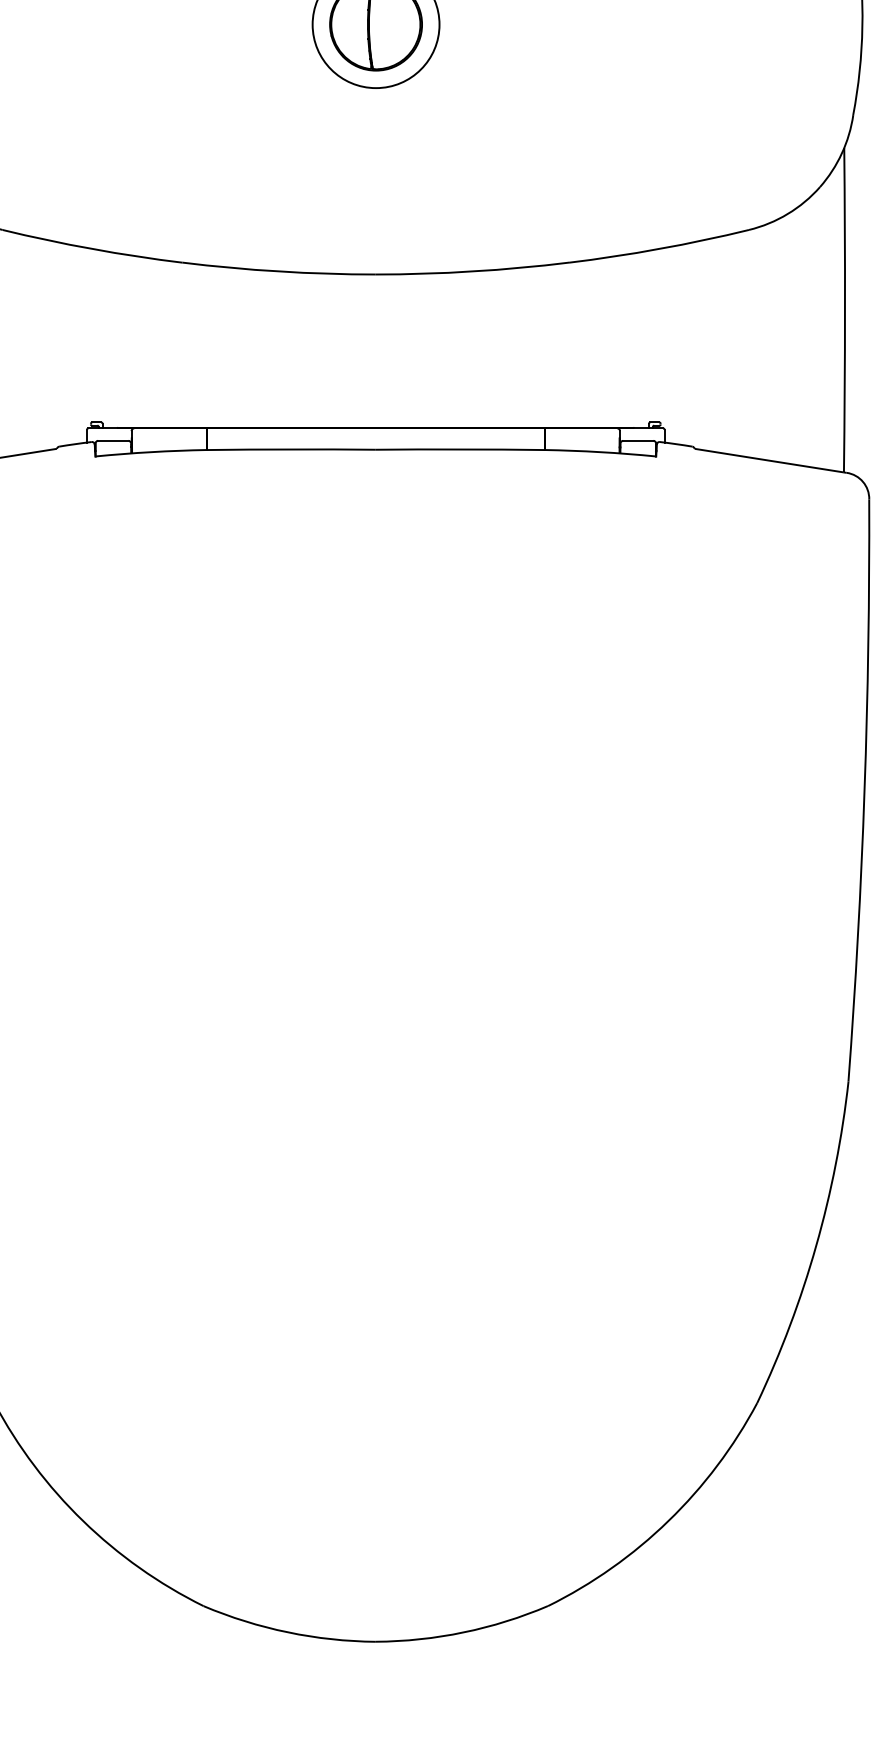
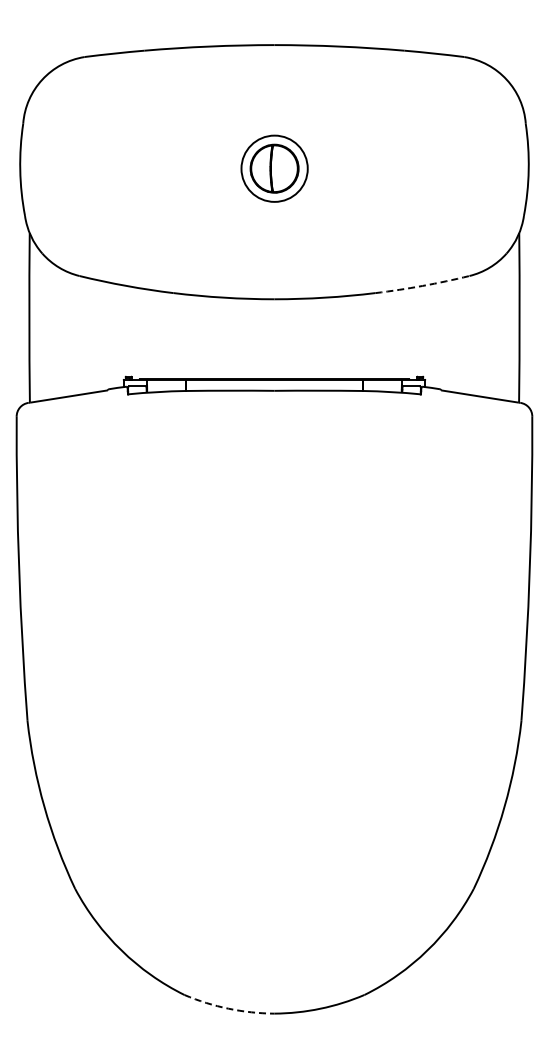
arc: (659, 248) -> (422, 285), solid -> dashed
arc: (287, 1631) -> (228, 1008), solid -> dashed

